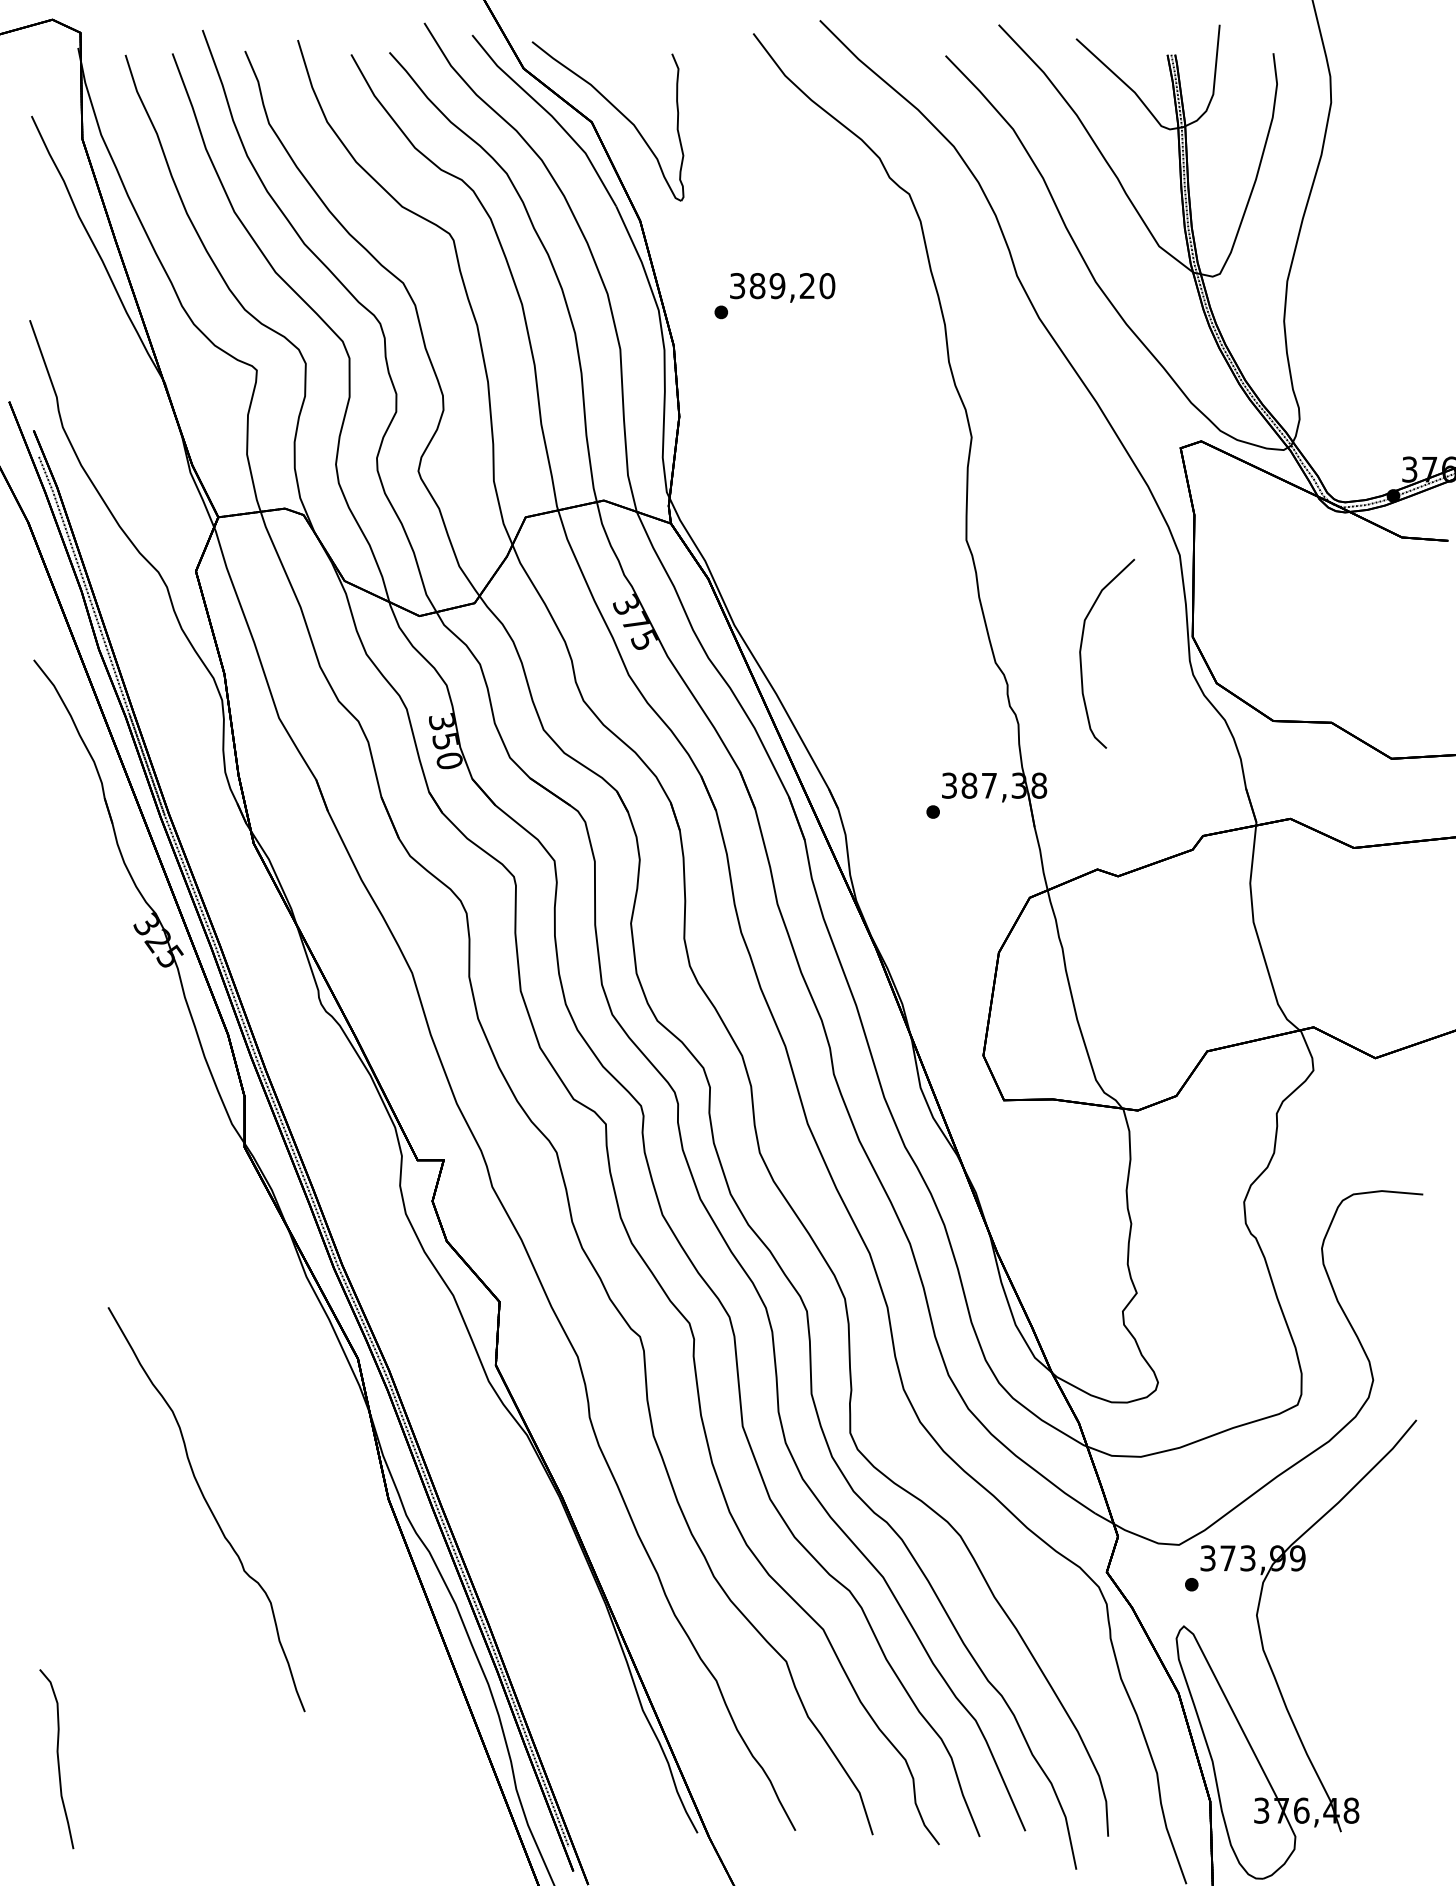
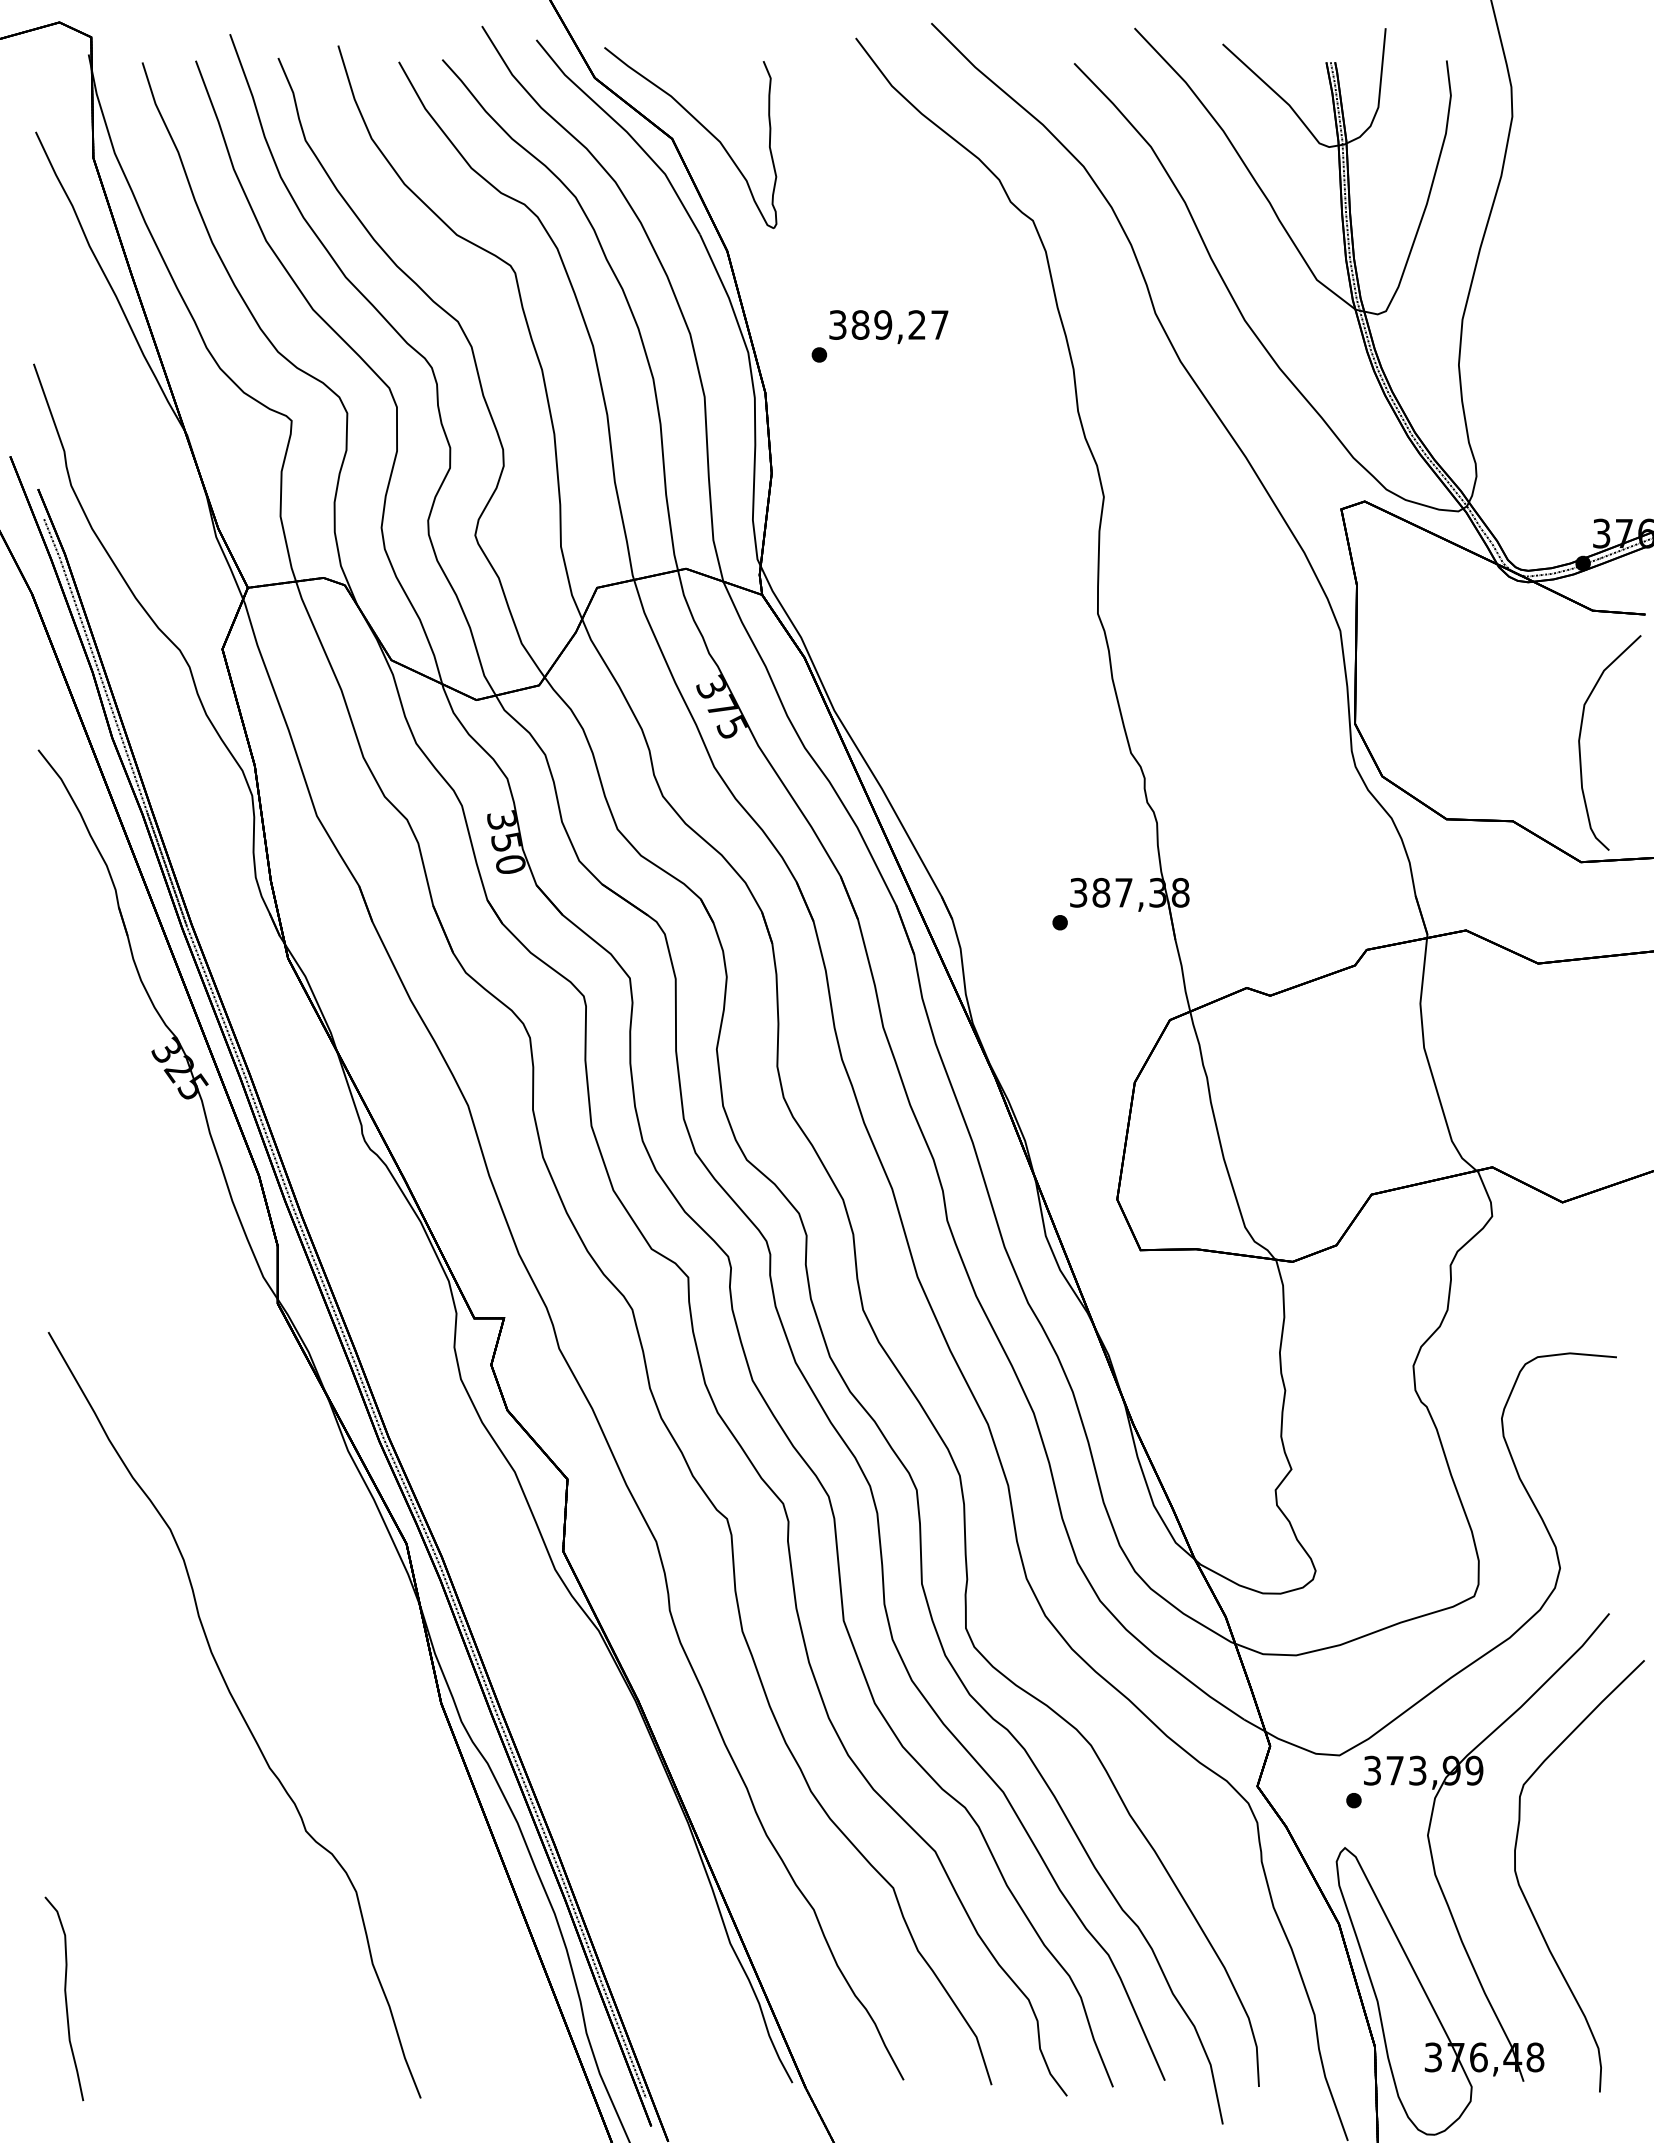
text: (827, 285) -> (939, 324), 389,20 -> 389,27
curve: (1081, 653) -> (1580, 742), moved
part: (206, 1509) -> (234, 1715), size x1.67
curve: (1345, 1674) -> (1528, 1902), added

